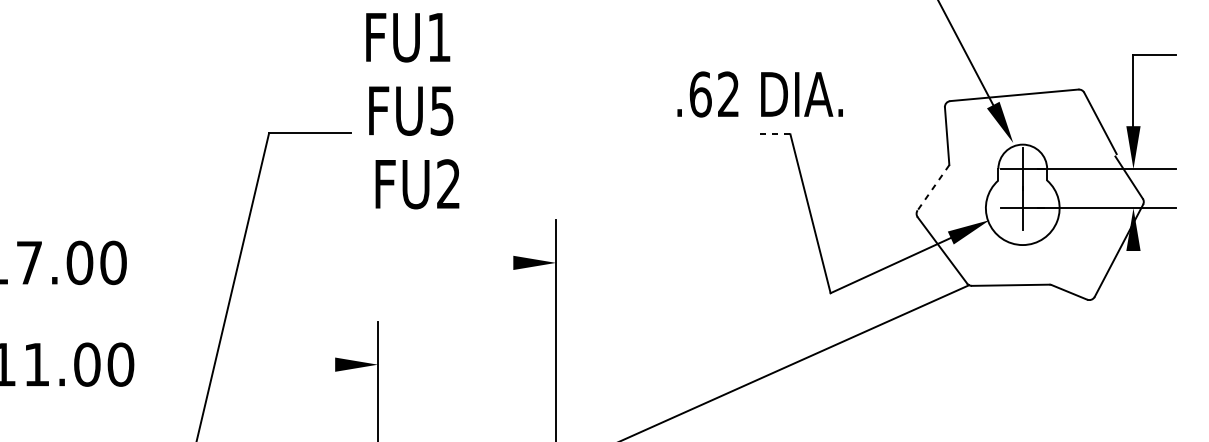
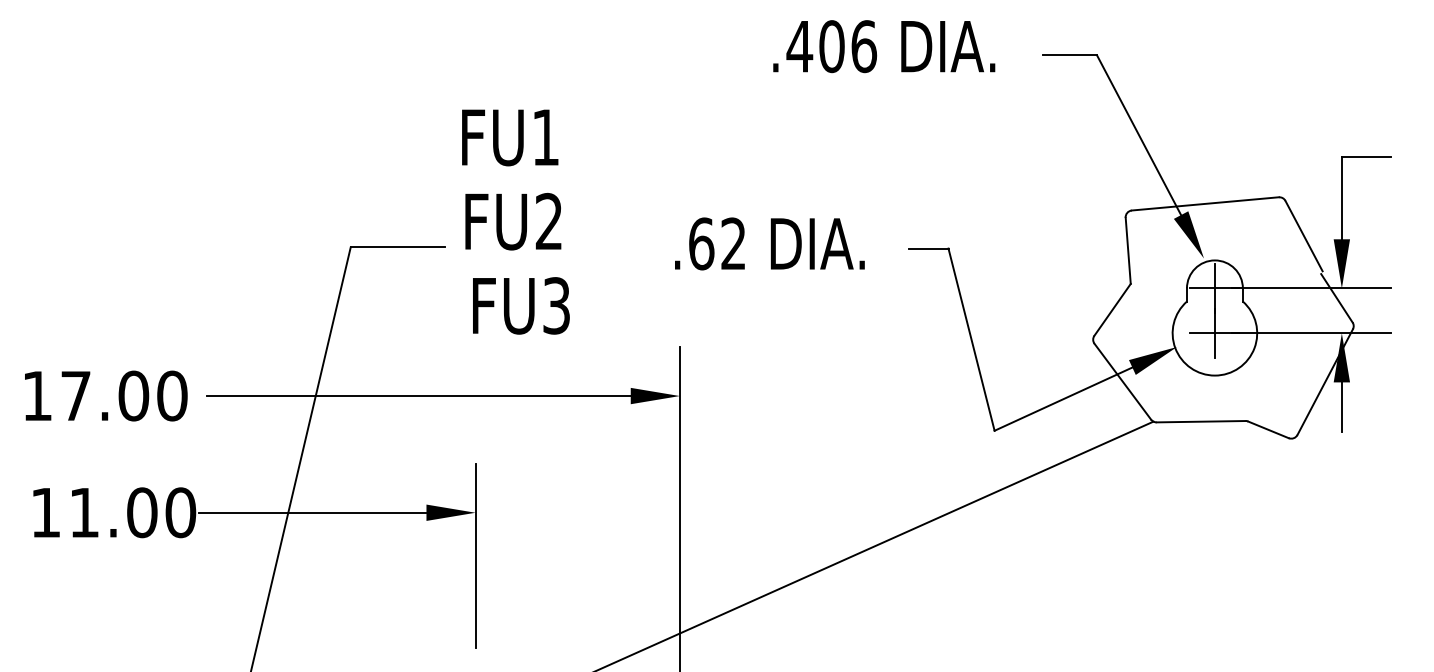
text: (759, 94) -> (769, 243), moved
text: (441, 110) -> (548, 221), FU5 -> FU2
line: (772, 134) -> (928, 248), dashed -> solid
text: (448, 183) -> (556, 305), FU2 -> FU3
line: (933, 187) -> (1112, 309), dashed -> solid
line: (328, 263) -> (418, 396), added
line: (1133, 272) -> (1341, 406), added
line: (235, 364) -> (312, 512), added

